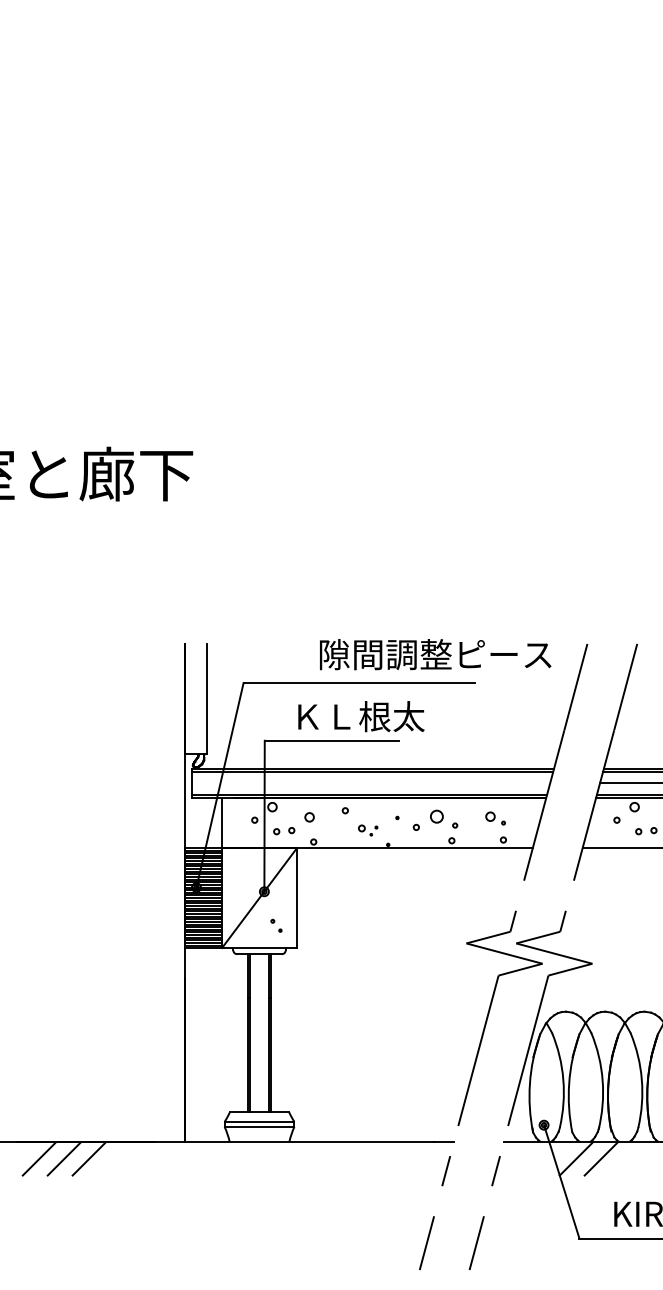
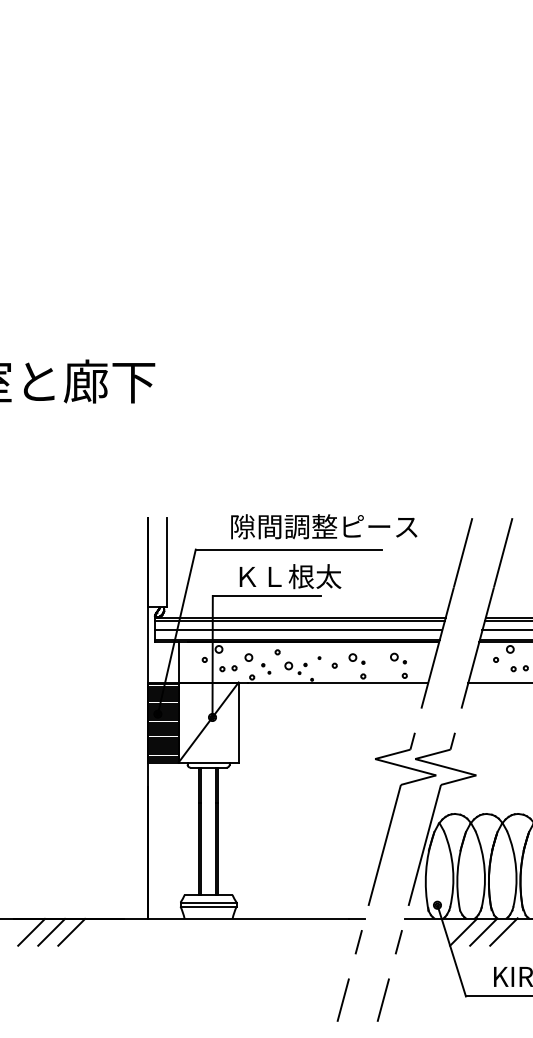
text: (435, 654) -> (324, 526), moved
line: (371, 783) -> (298, 630), added
part: (443, 818) -> (356, 658), size x0.71
part: (367, 829) -> (295, 667), size x1.43
part: (276, 925) -> (266, 668), moved
line: (626, 1157) -> (503, 931), added

